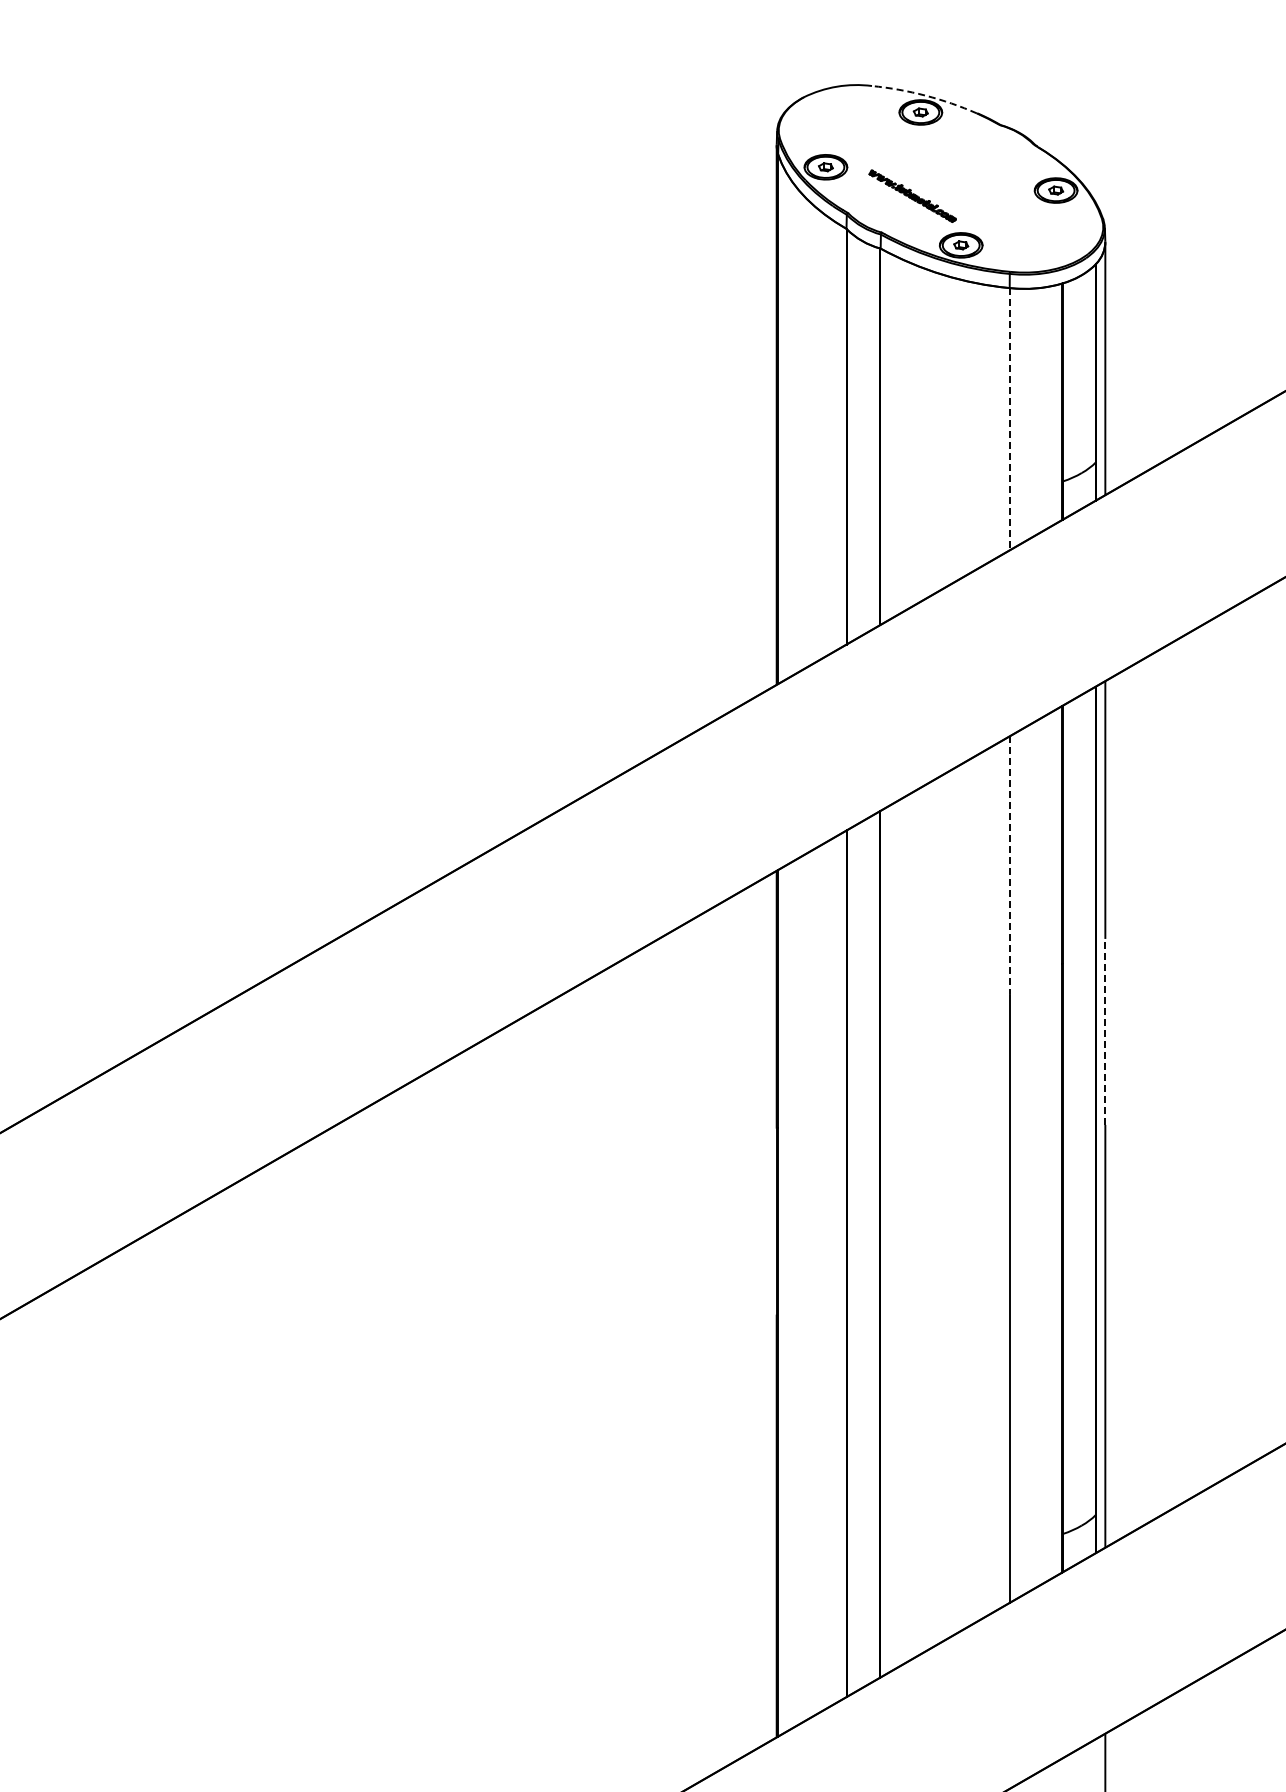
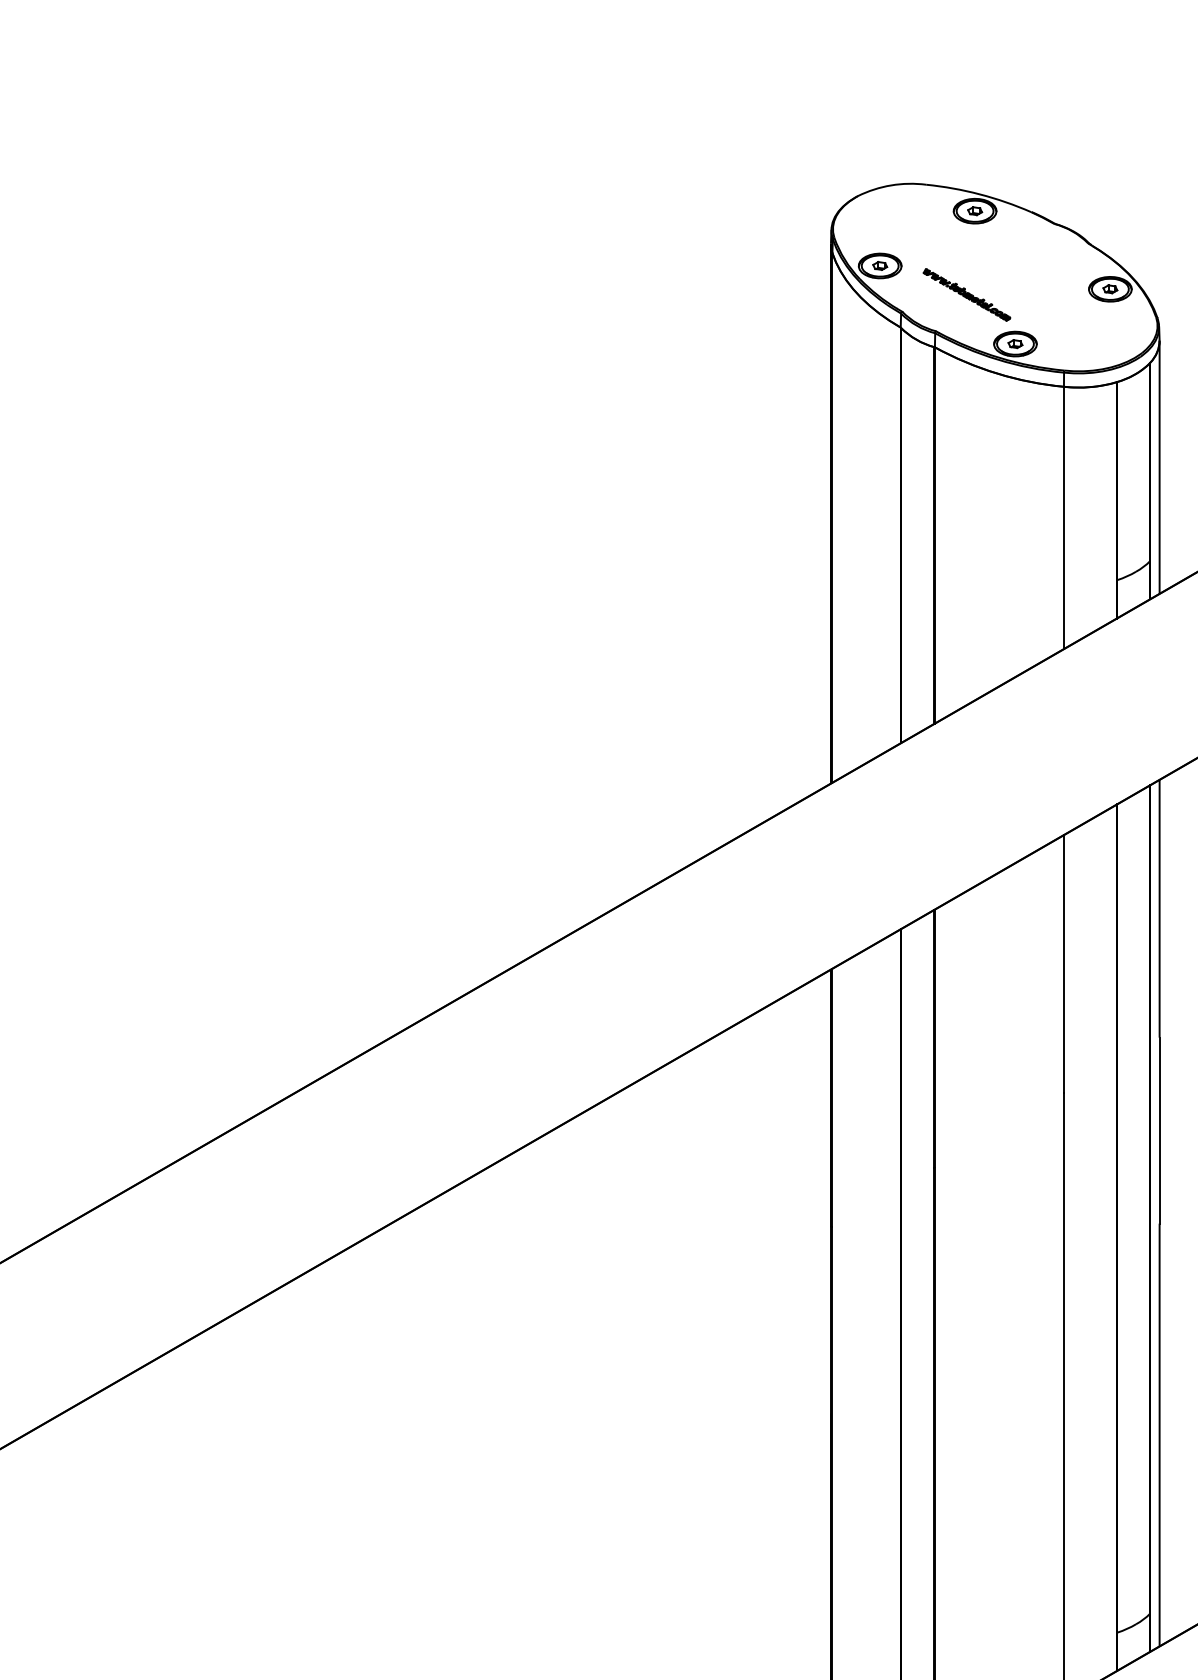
arc: (925, 95) -> (979, 194), dashed -> solid
line: (1009, 419) -> (1063, 518), dashed -> solid
line: (1009, 865) -> (1063, 964), dashed -> solid
line: (1105, 1031) -> (1159, 1130), dashed -> solid

